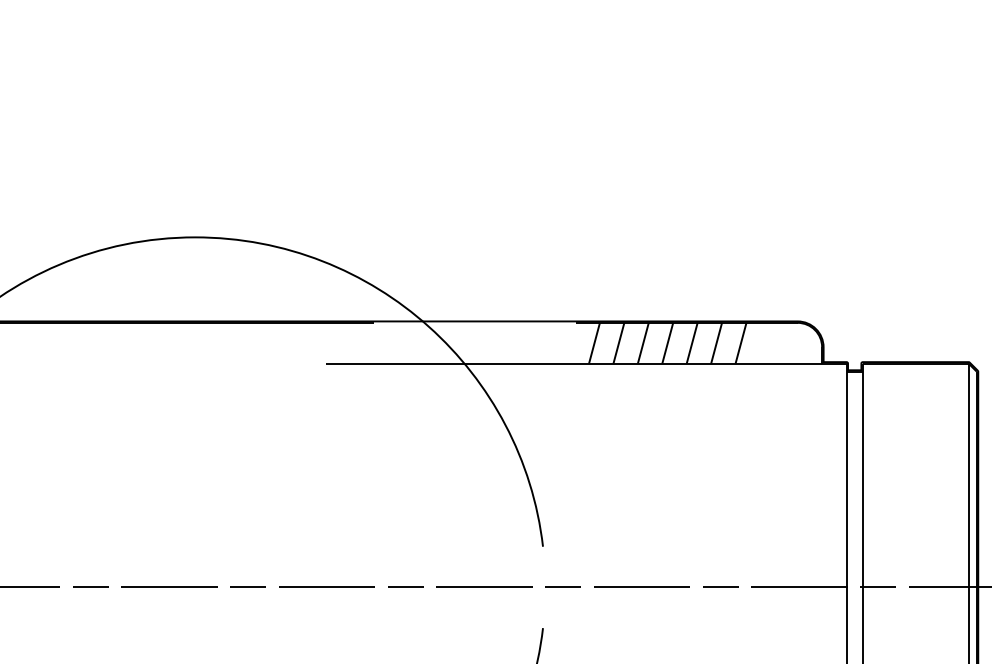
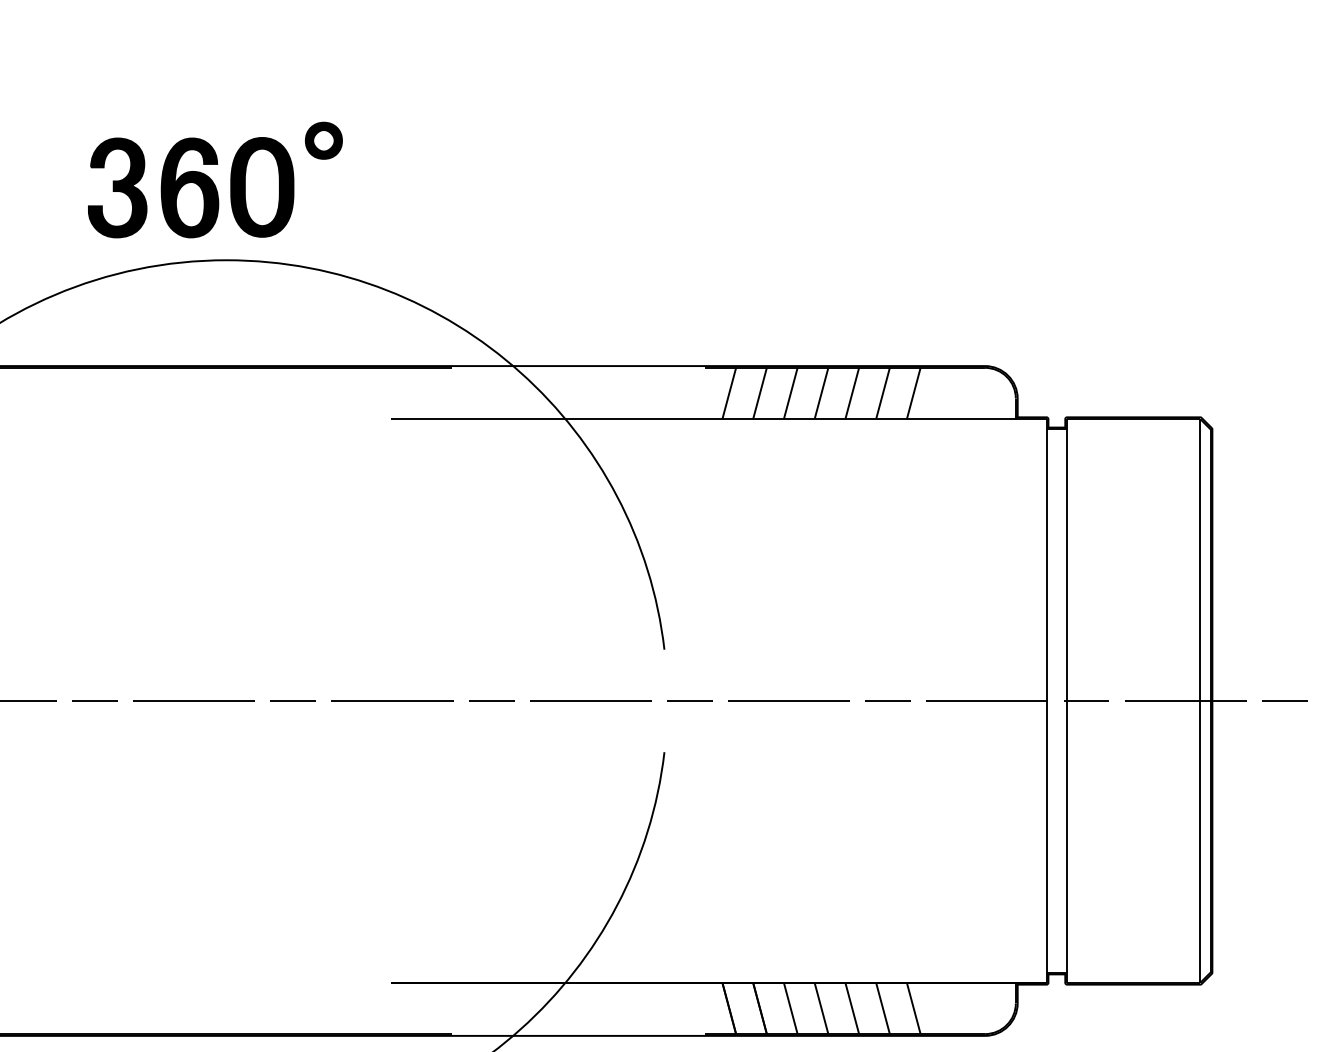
part: (186, 173) -> (215, 179), added

